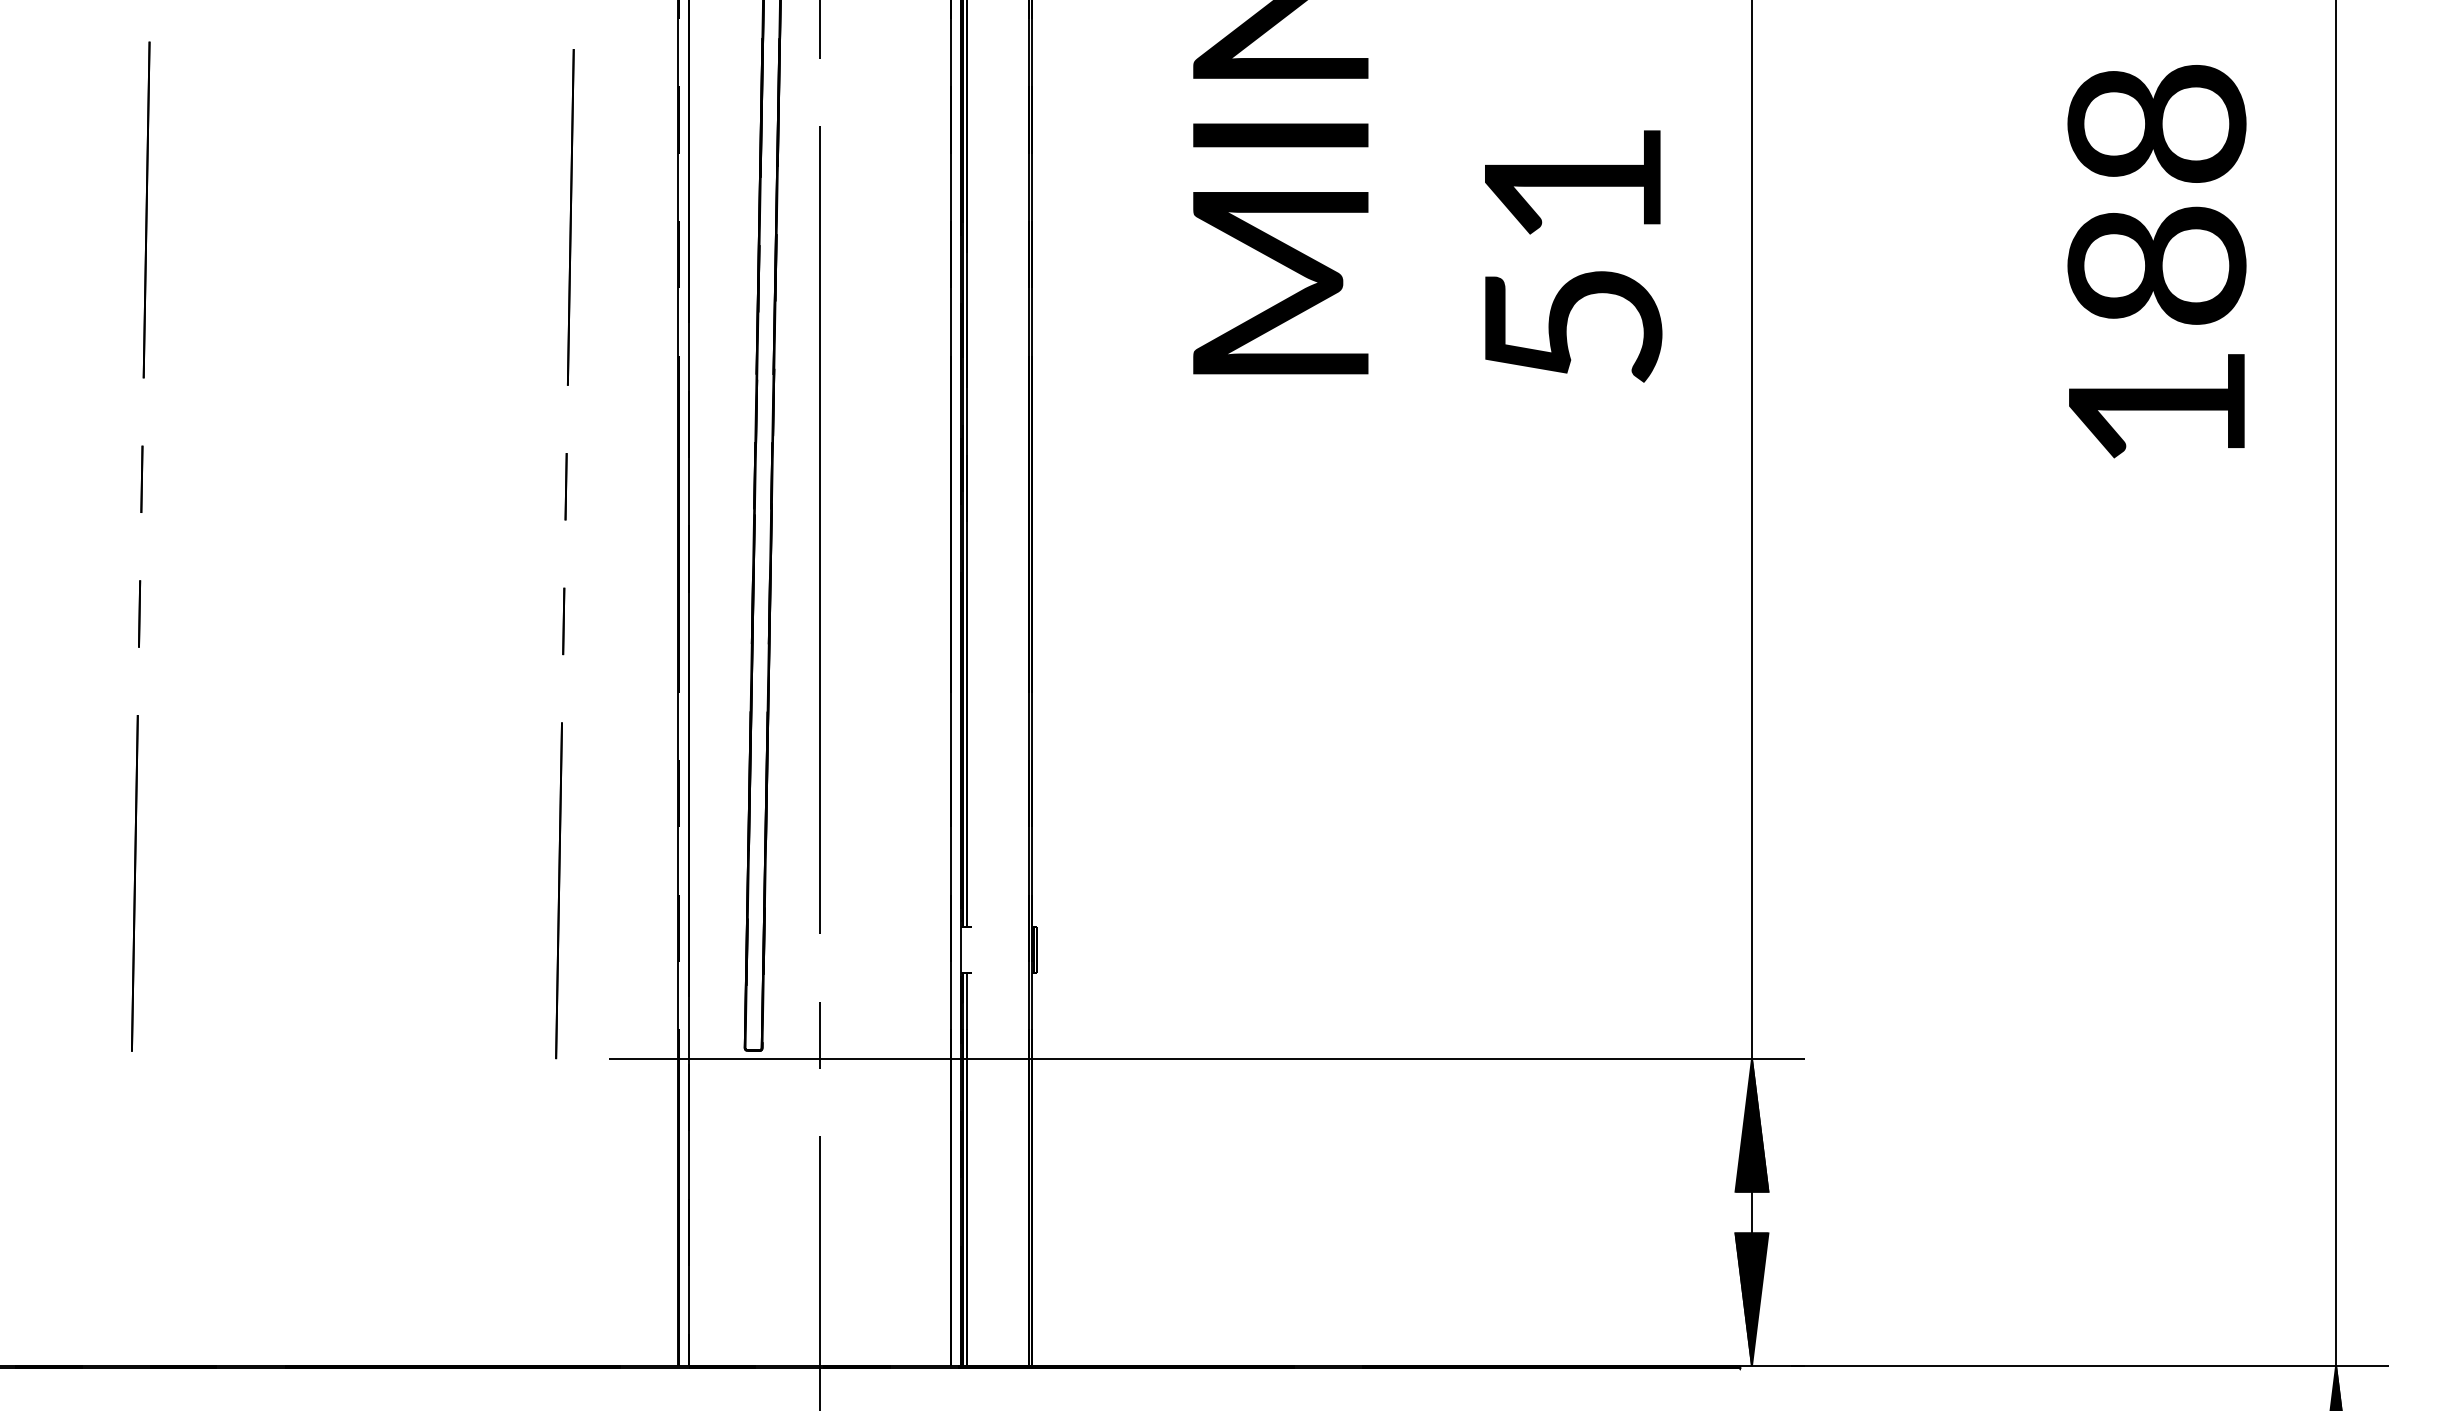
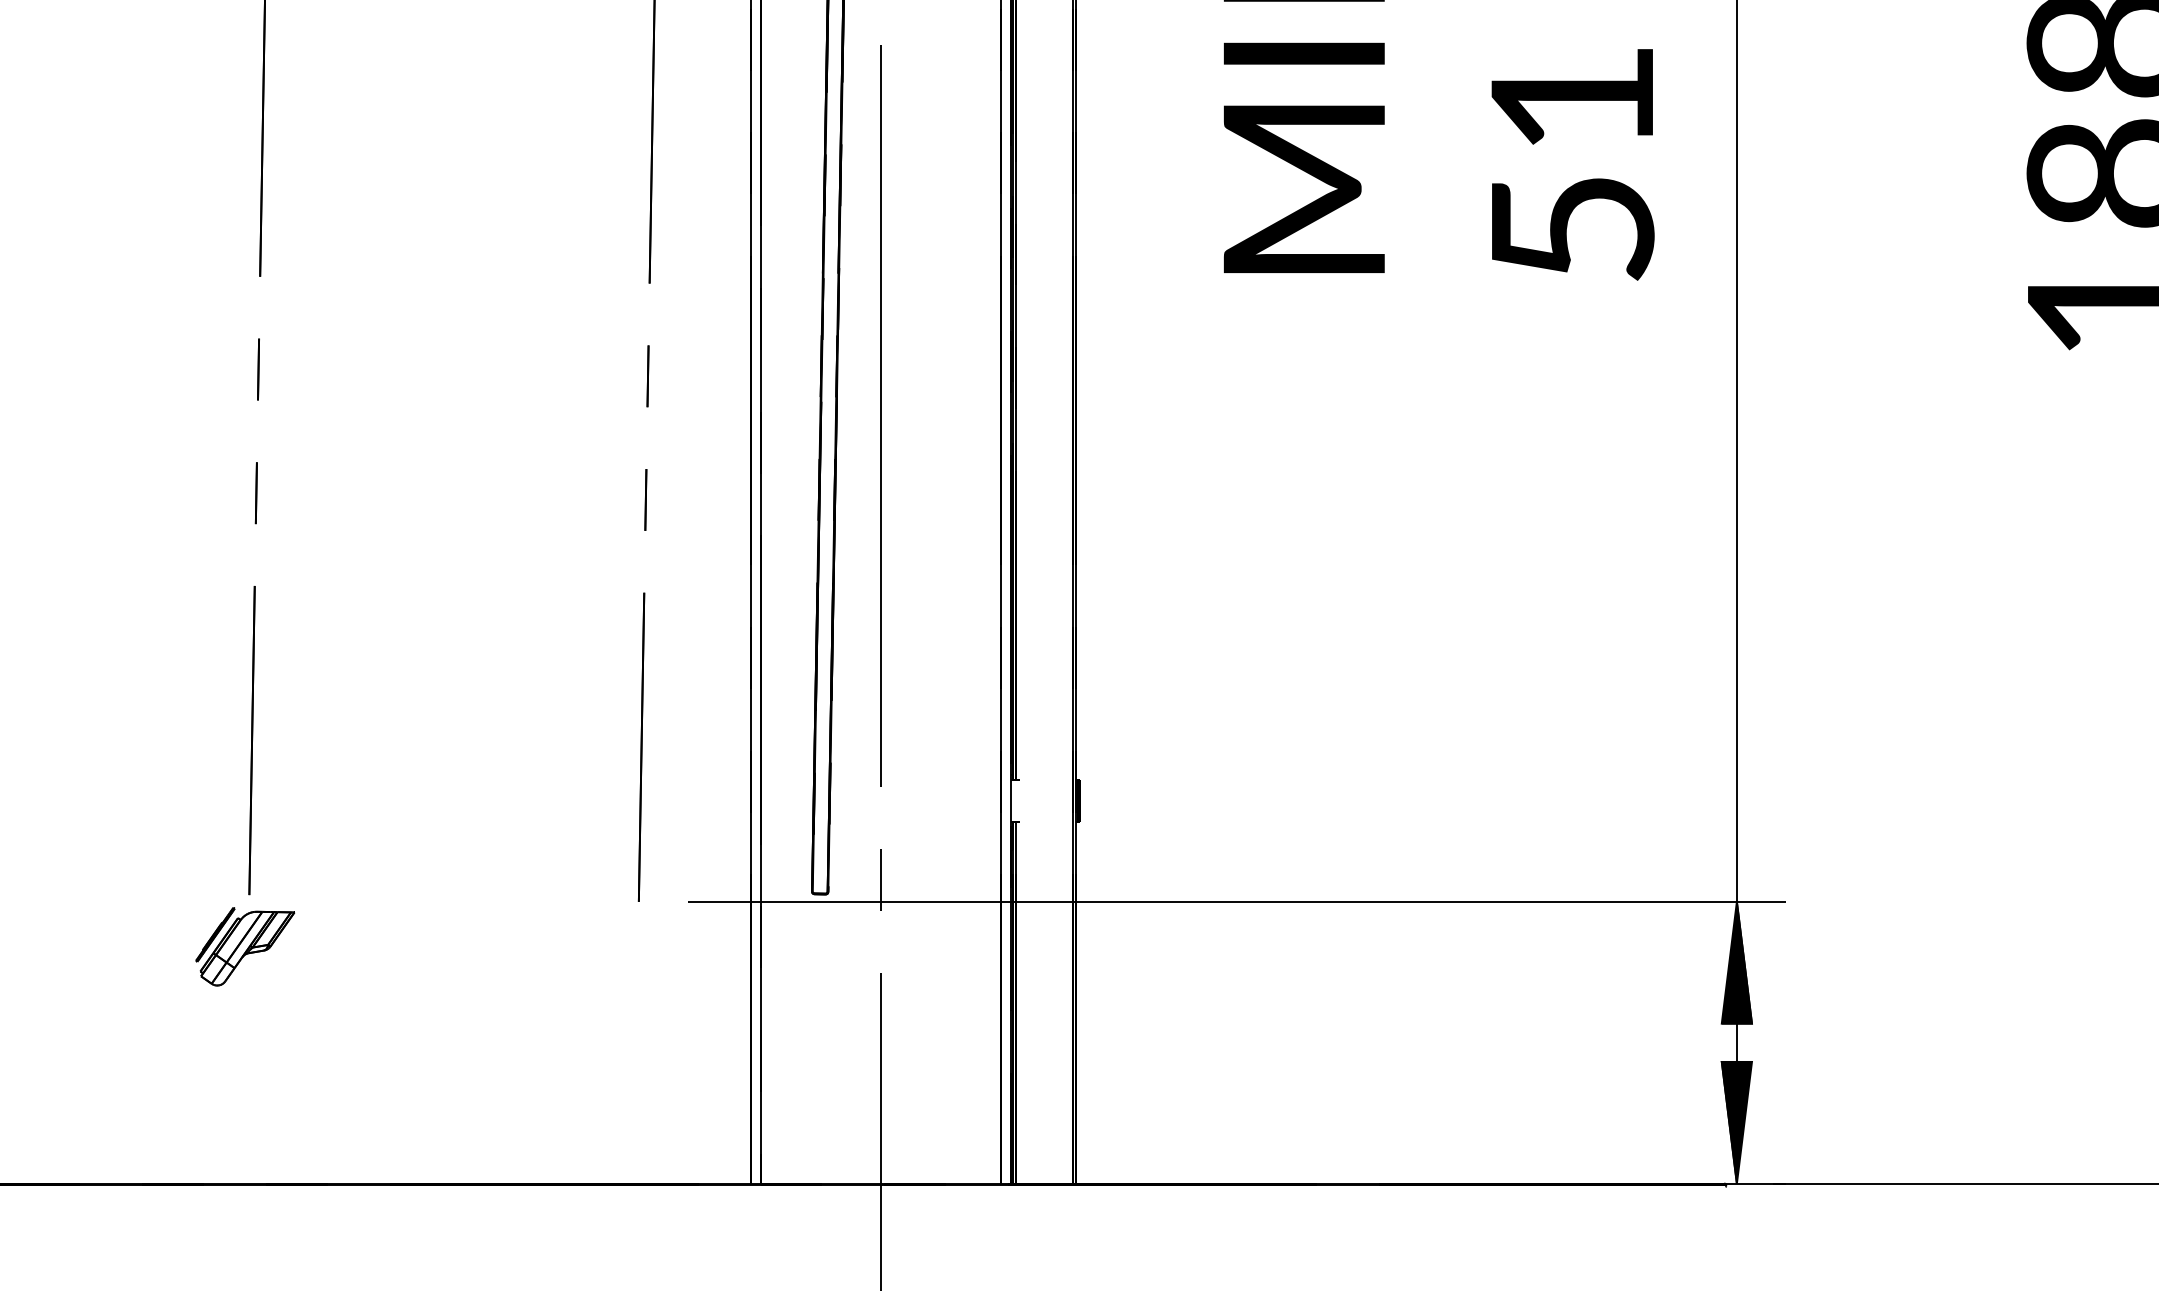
part: (127, 1108) -> (245, 947), added

